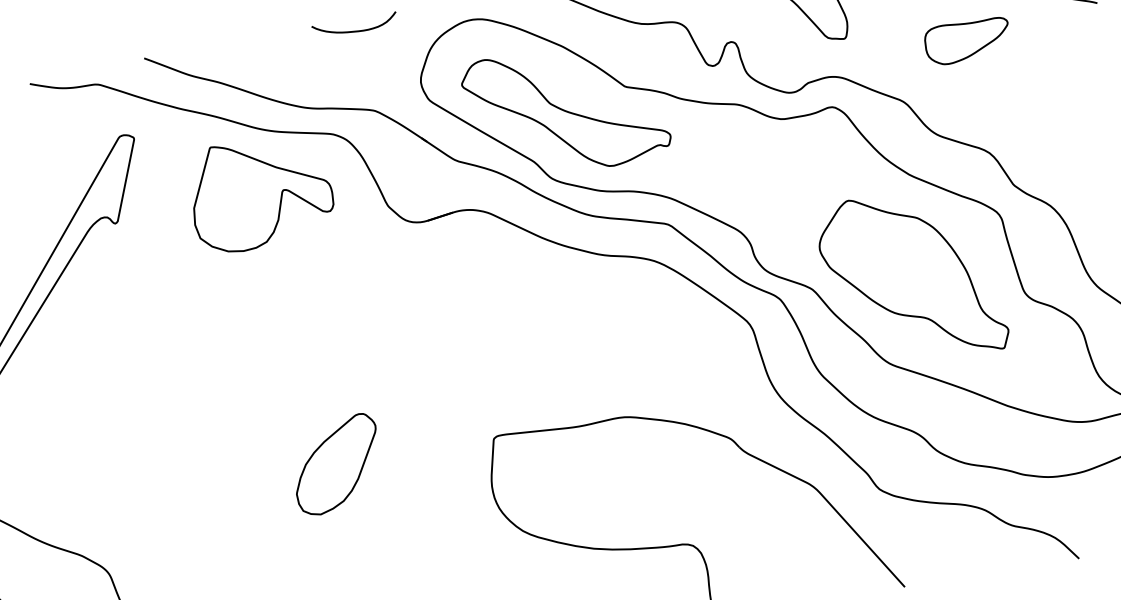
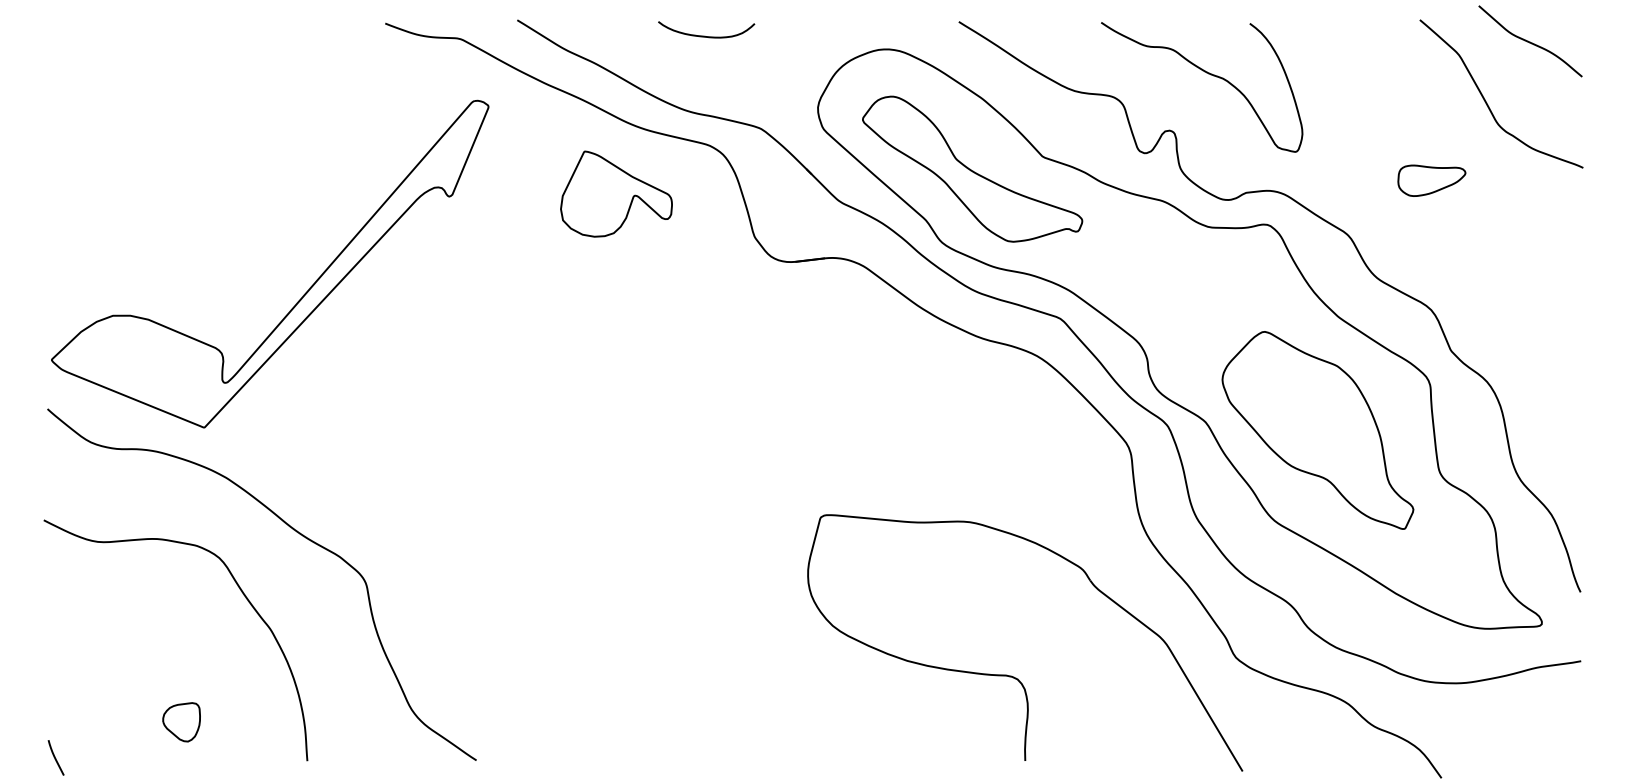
curve: (354, 30) -> (705, 35), moved
part: (967, 40) -> (1431, 180), size x0.7
part: (260, 192) -> (616, 193), size x0.7
part: (336, 464) -> (641, 511), removed

